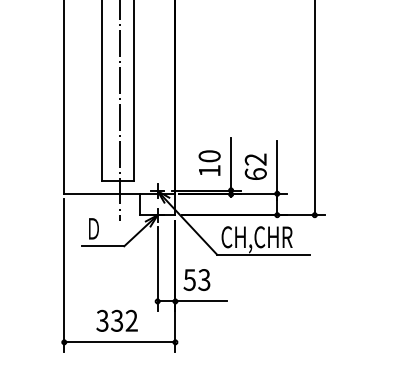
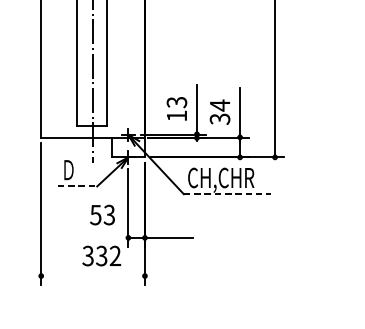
text: (209, 156) -> (176, 102), 10 -> 13
text: (255, 166) -> (219, 111), 62 -> 34
line: (103, 246) -> (77, 186), solid -> dashed
line: (264, 254) -> (228, 194), solid -> dashed
text: (196, 279) -> (102, 214), moved
text: (116, 320) -> (101, 255), moved
line: (119, 342) -> (92, 276), removed

